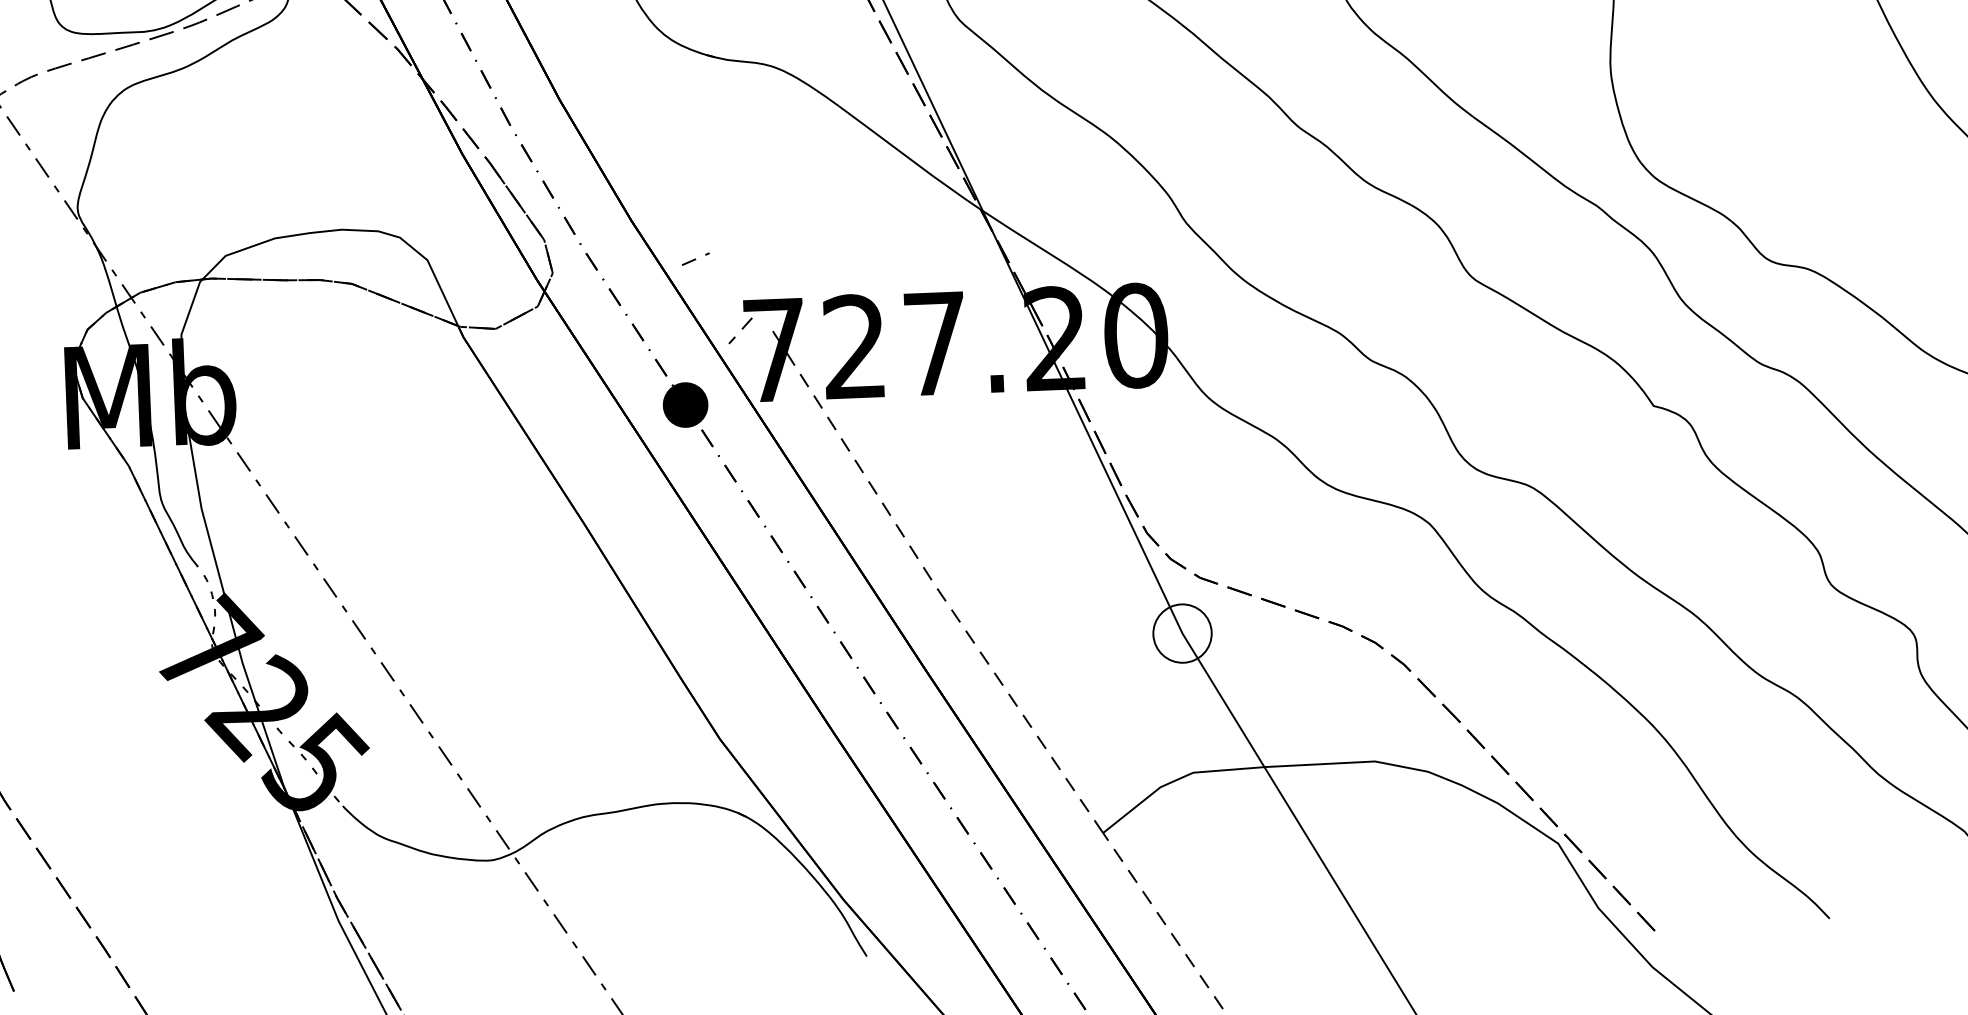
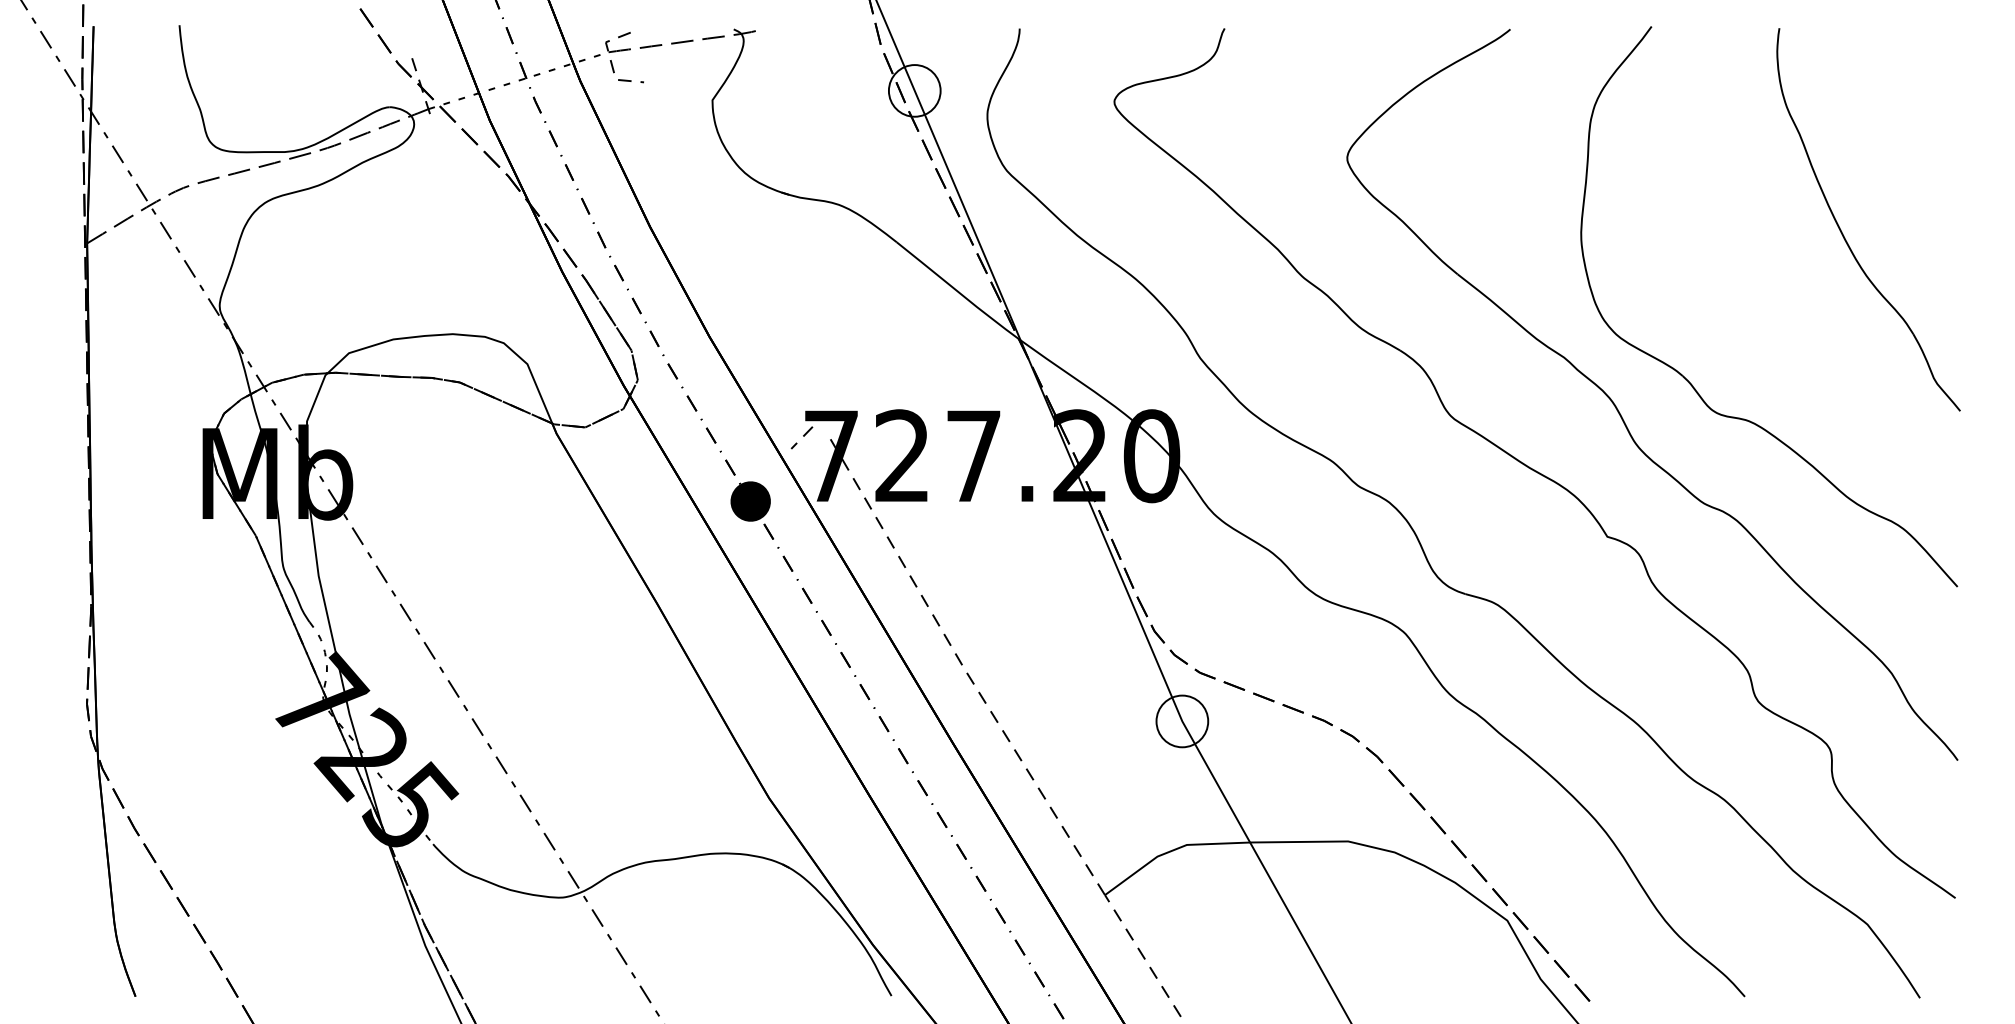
line: (695, 258) -> (764, 372), removed

